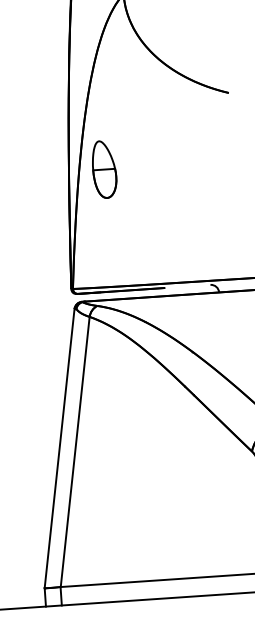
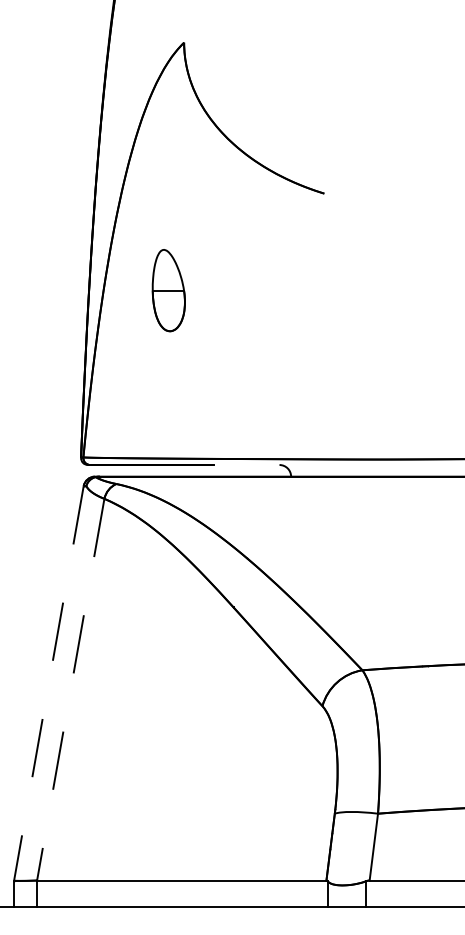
part: (104, 169) -> (168, 290), moved
line: (59, 448) -> (48, 683), solid -> dashed
line: (75, 451) -> (70, 689), solid -> dashed

